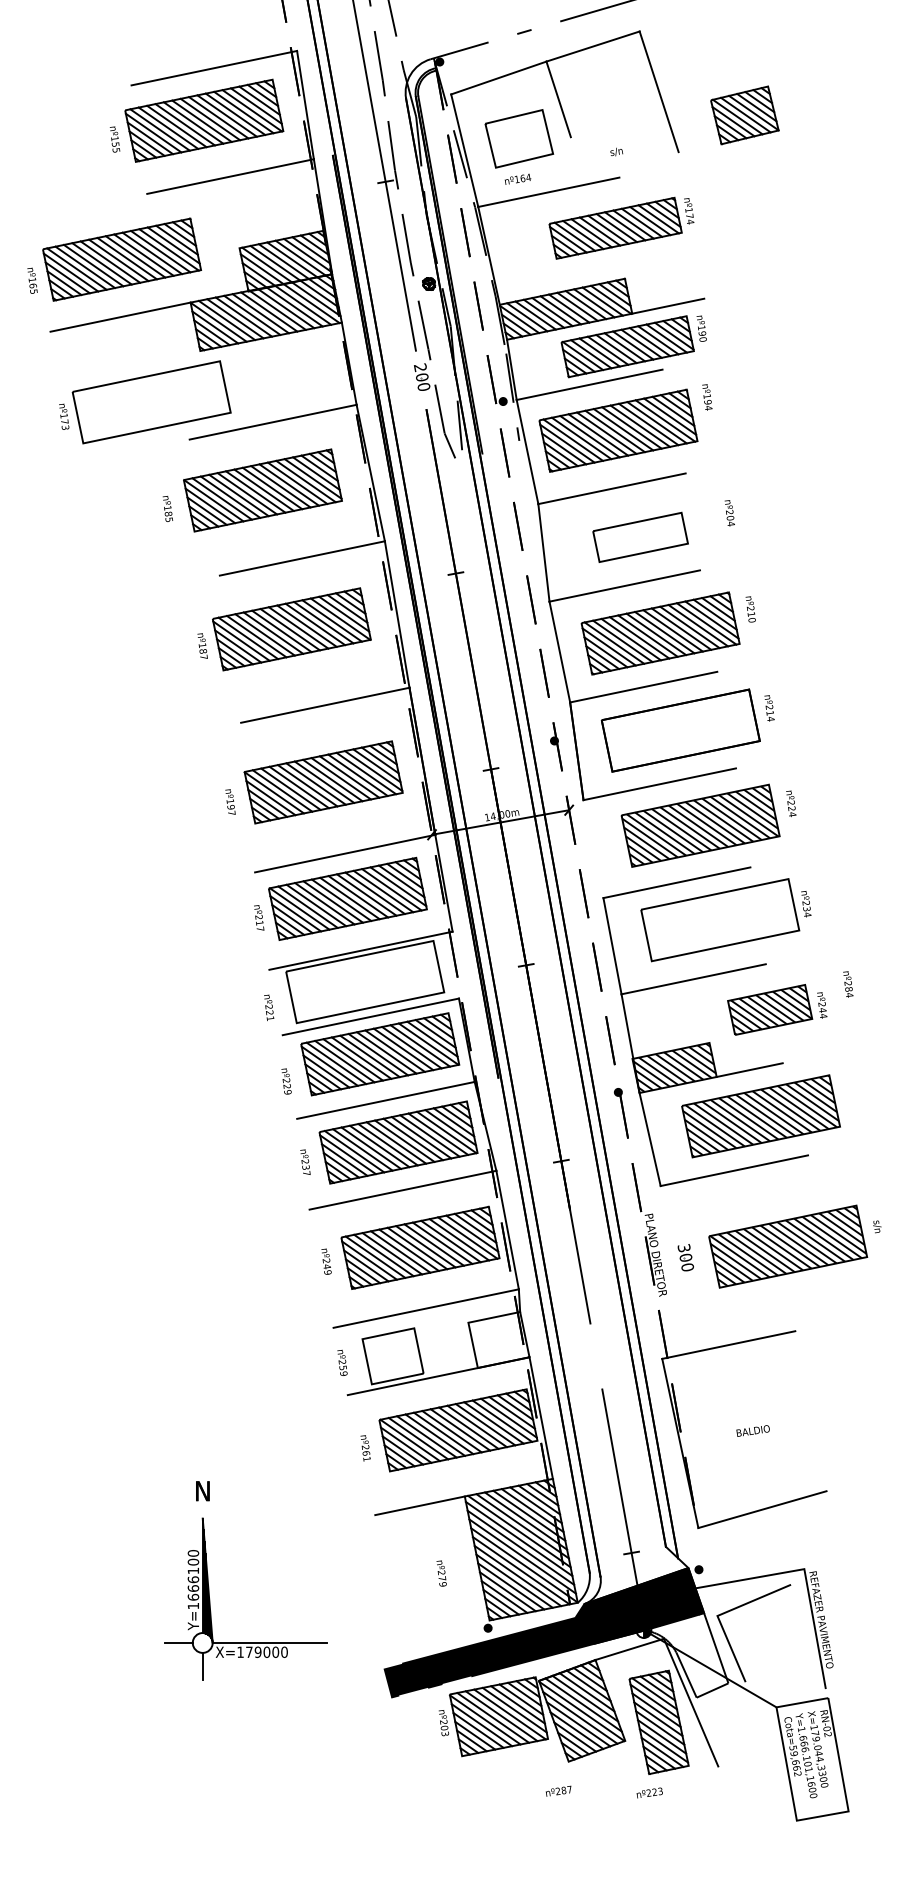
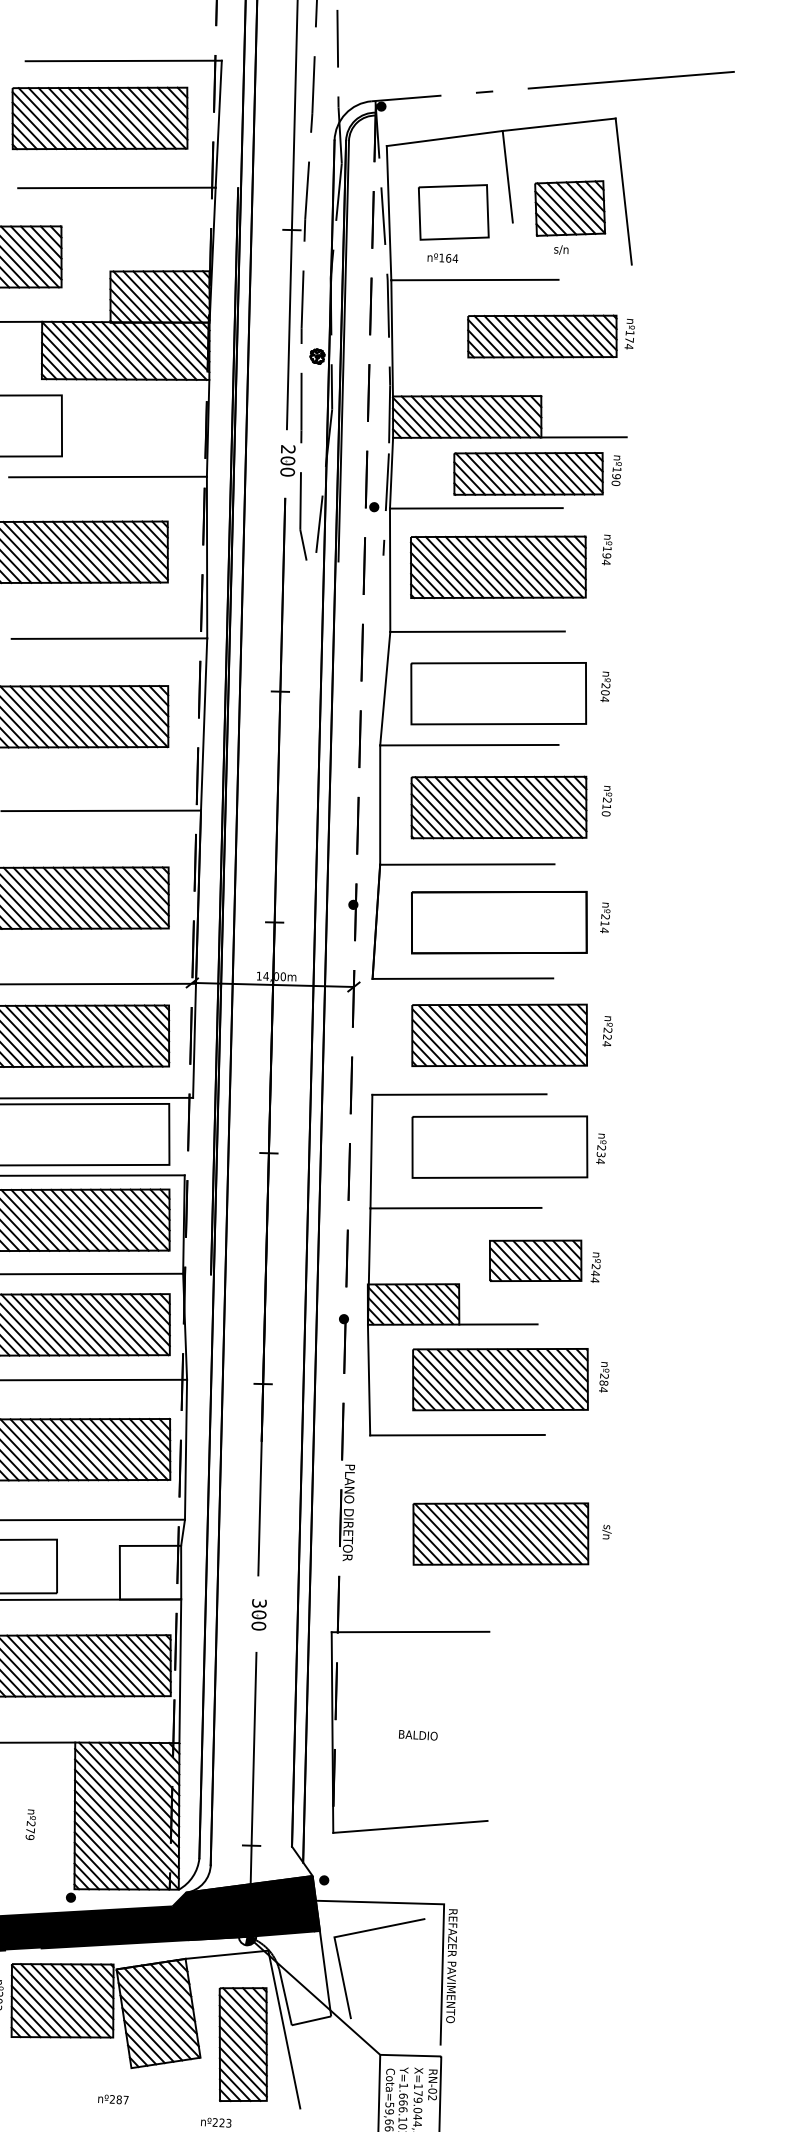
part: (744, 115) -> (569, 208), moved
part: (640, 537) -> (498, 693), size x1.67
text: (848, 984) -> (604, 1377), moved
part: (685, 1257) -> (258, 1614), moved

